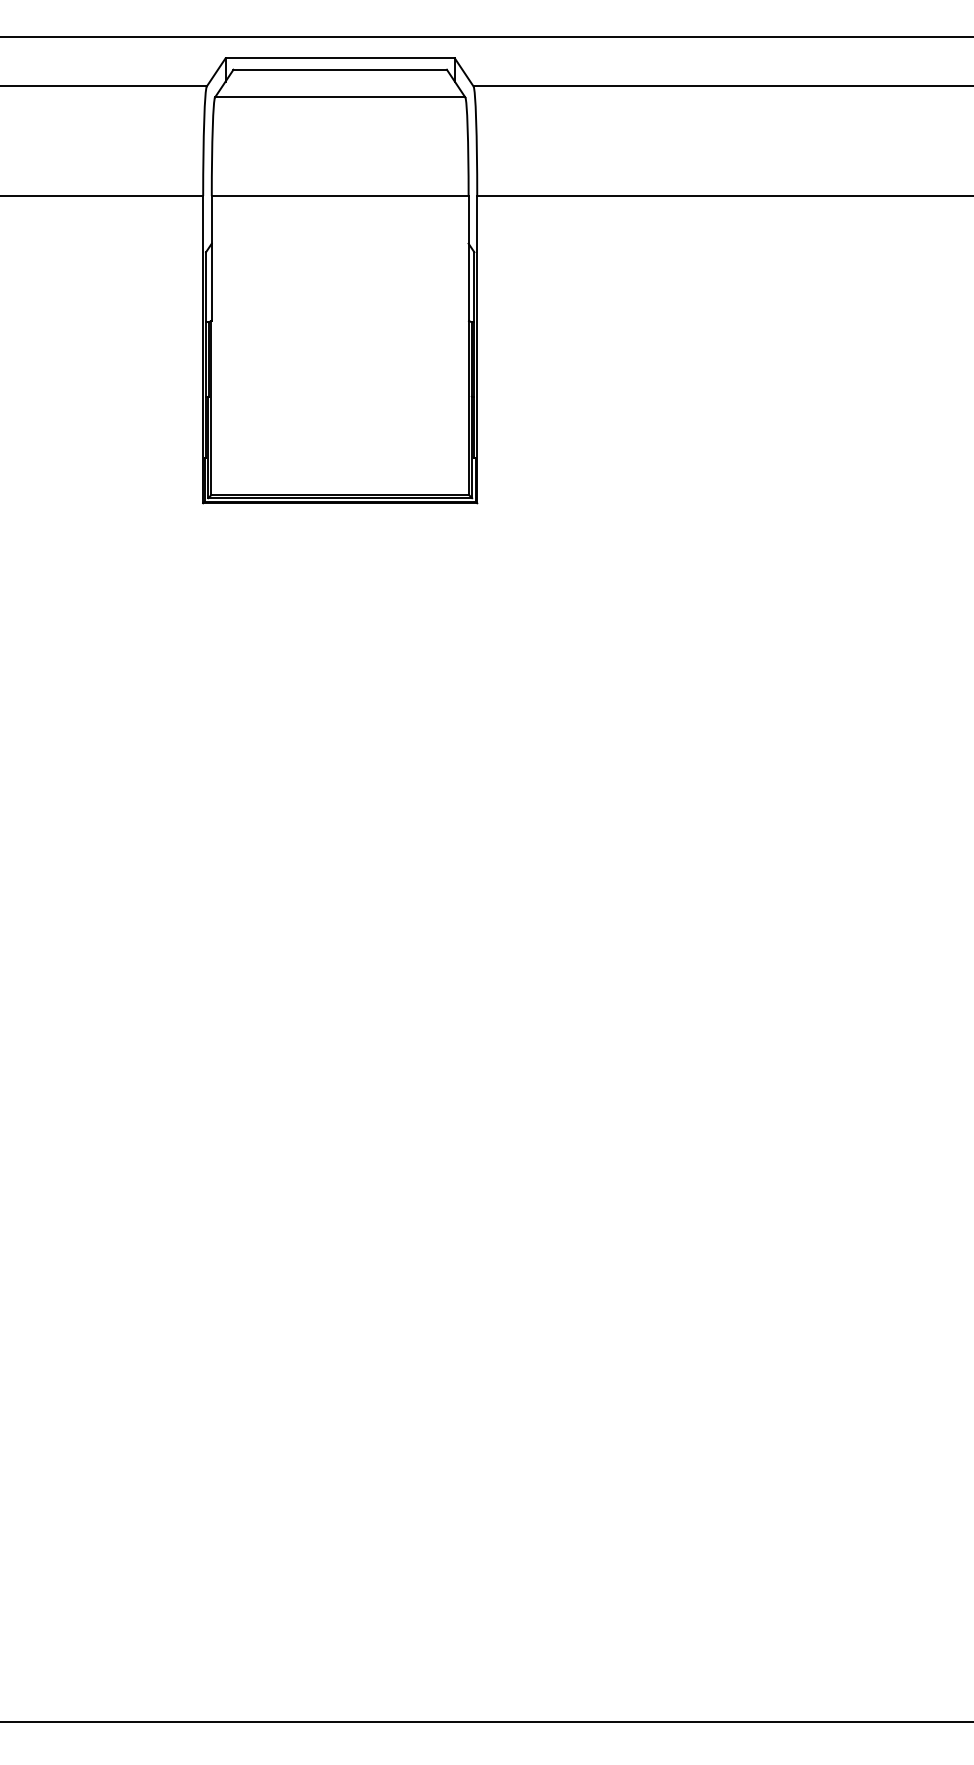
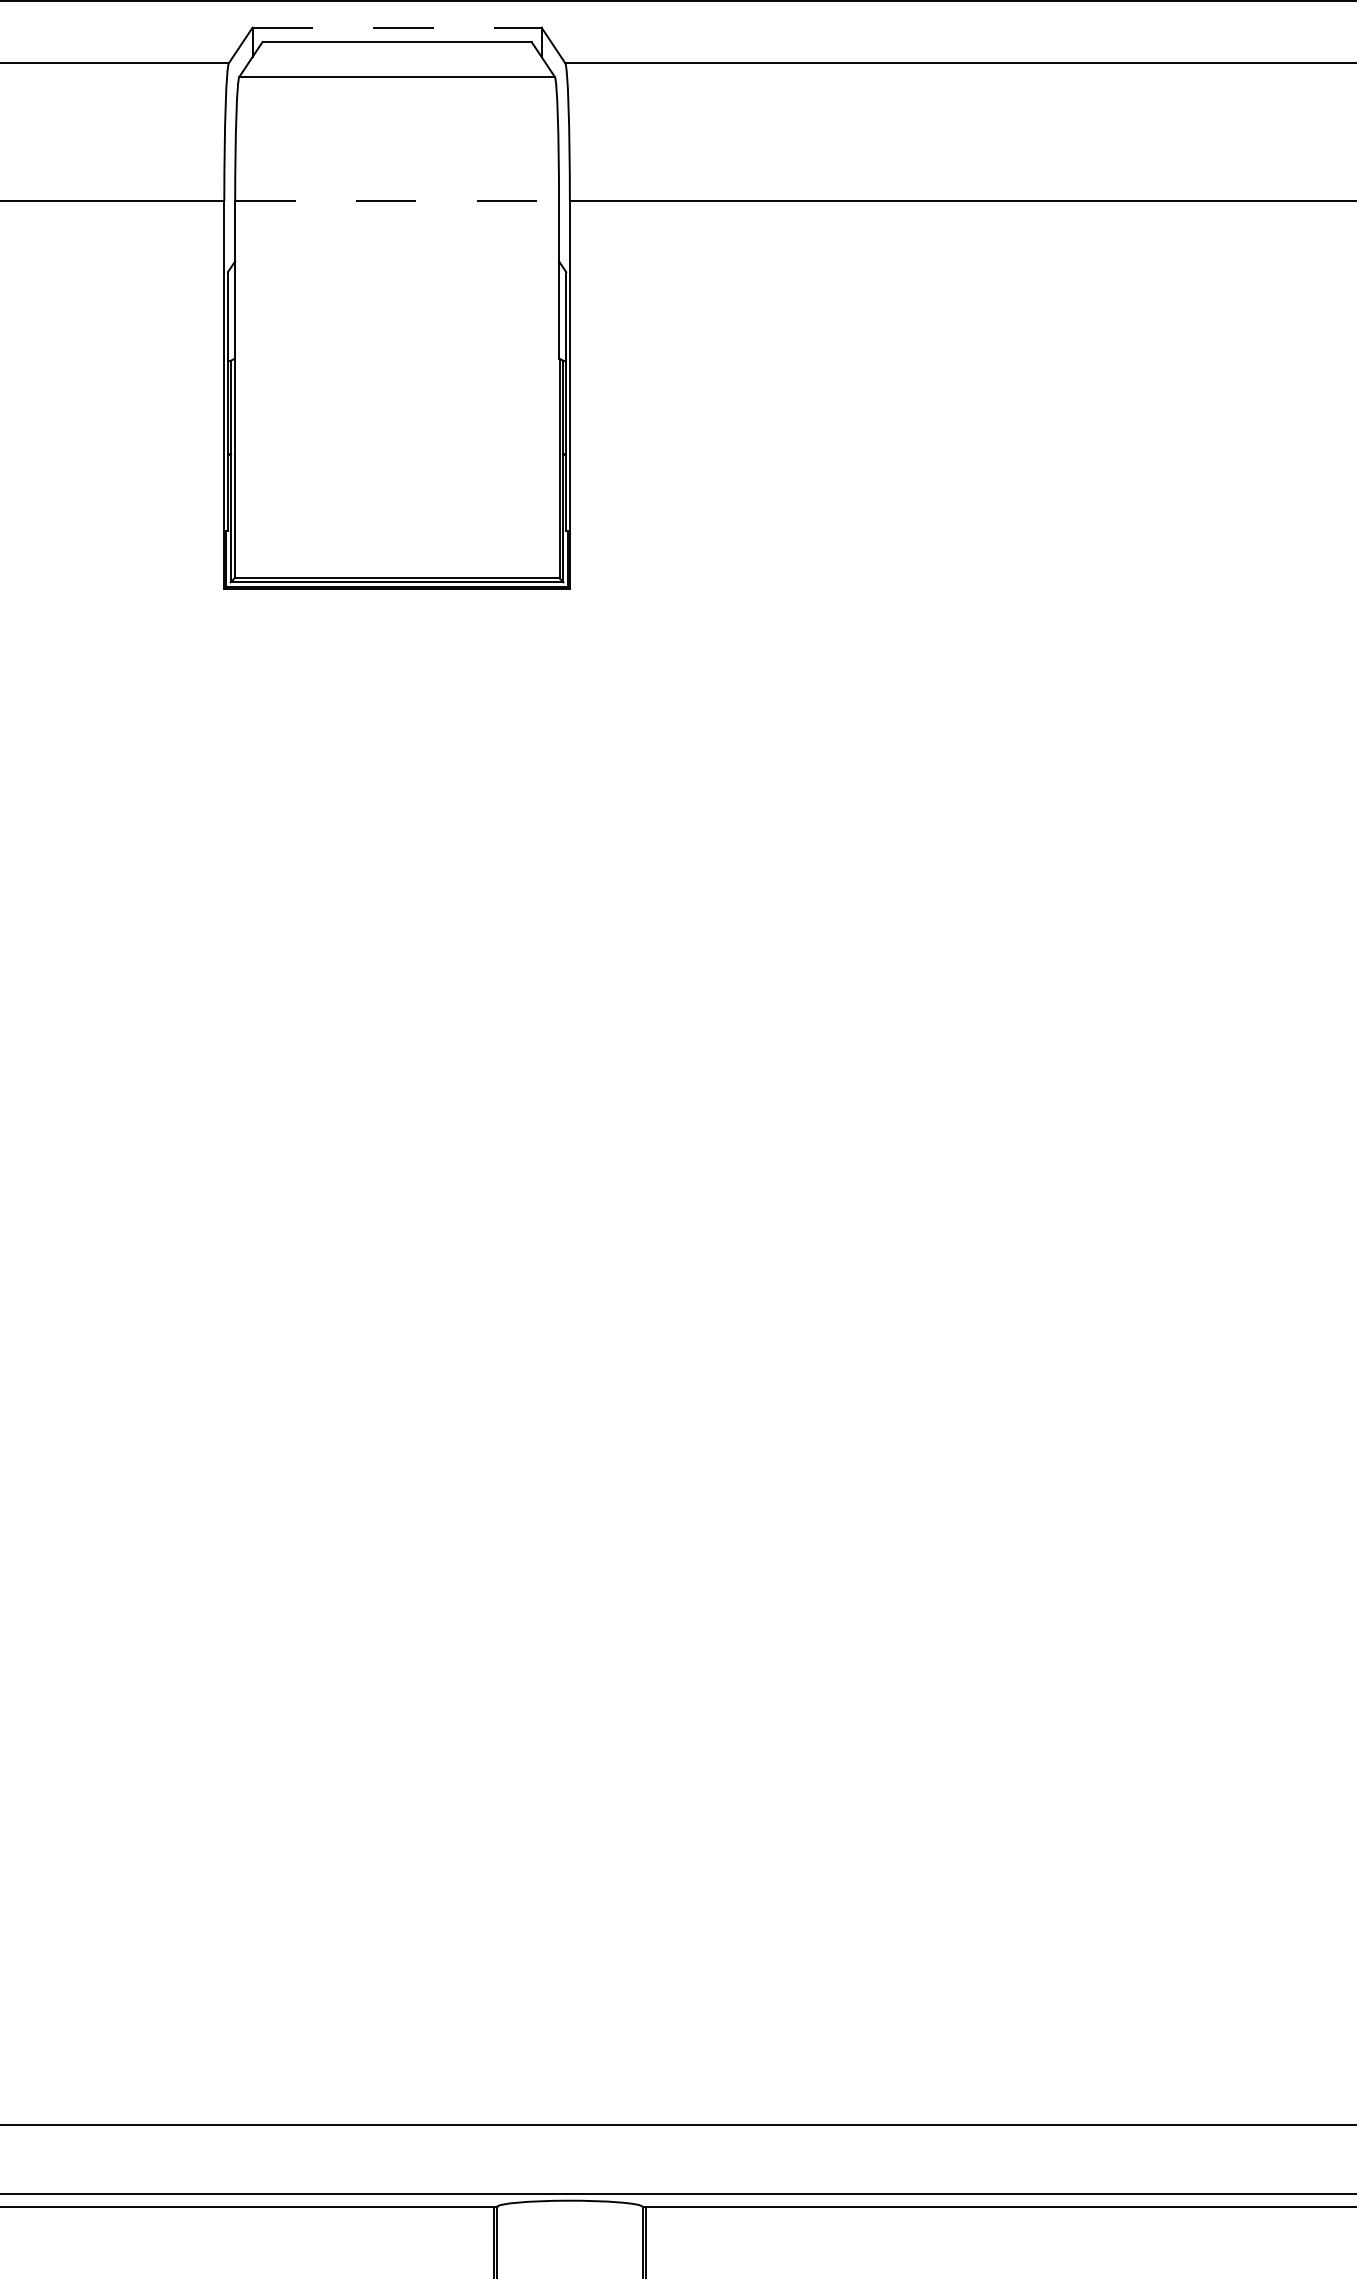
line: (340, 58) -> (397, 27), solid -> dashed
line: (340, 196) -> (397, 201), solid -> dashed

